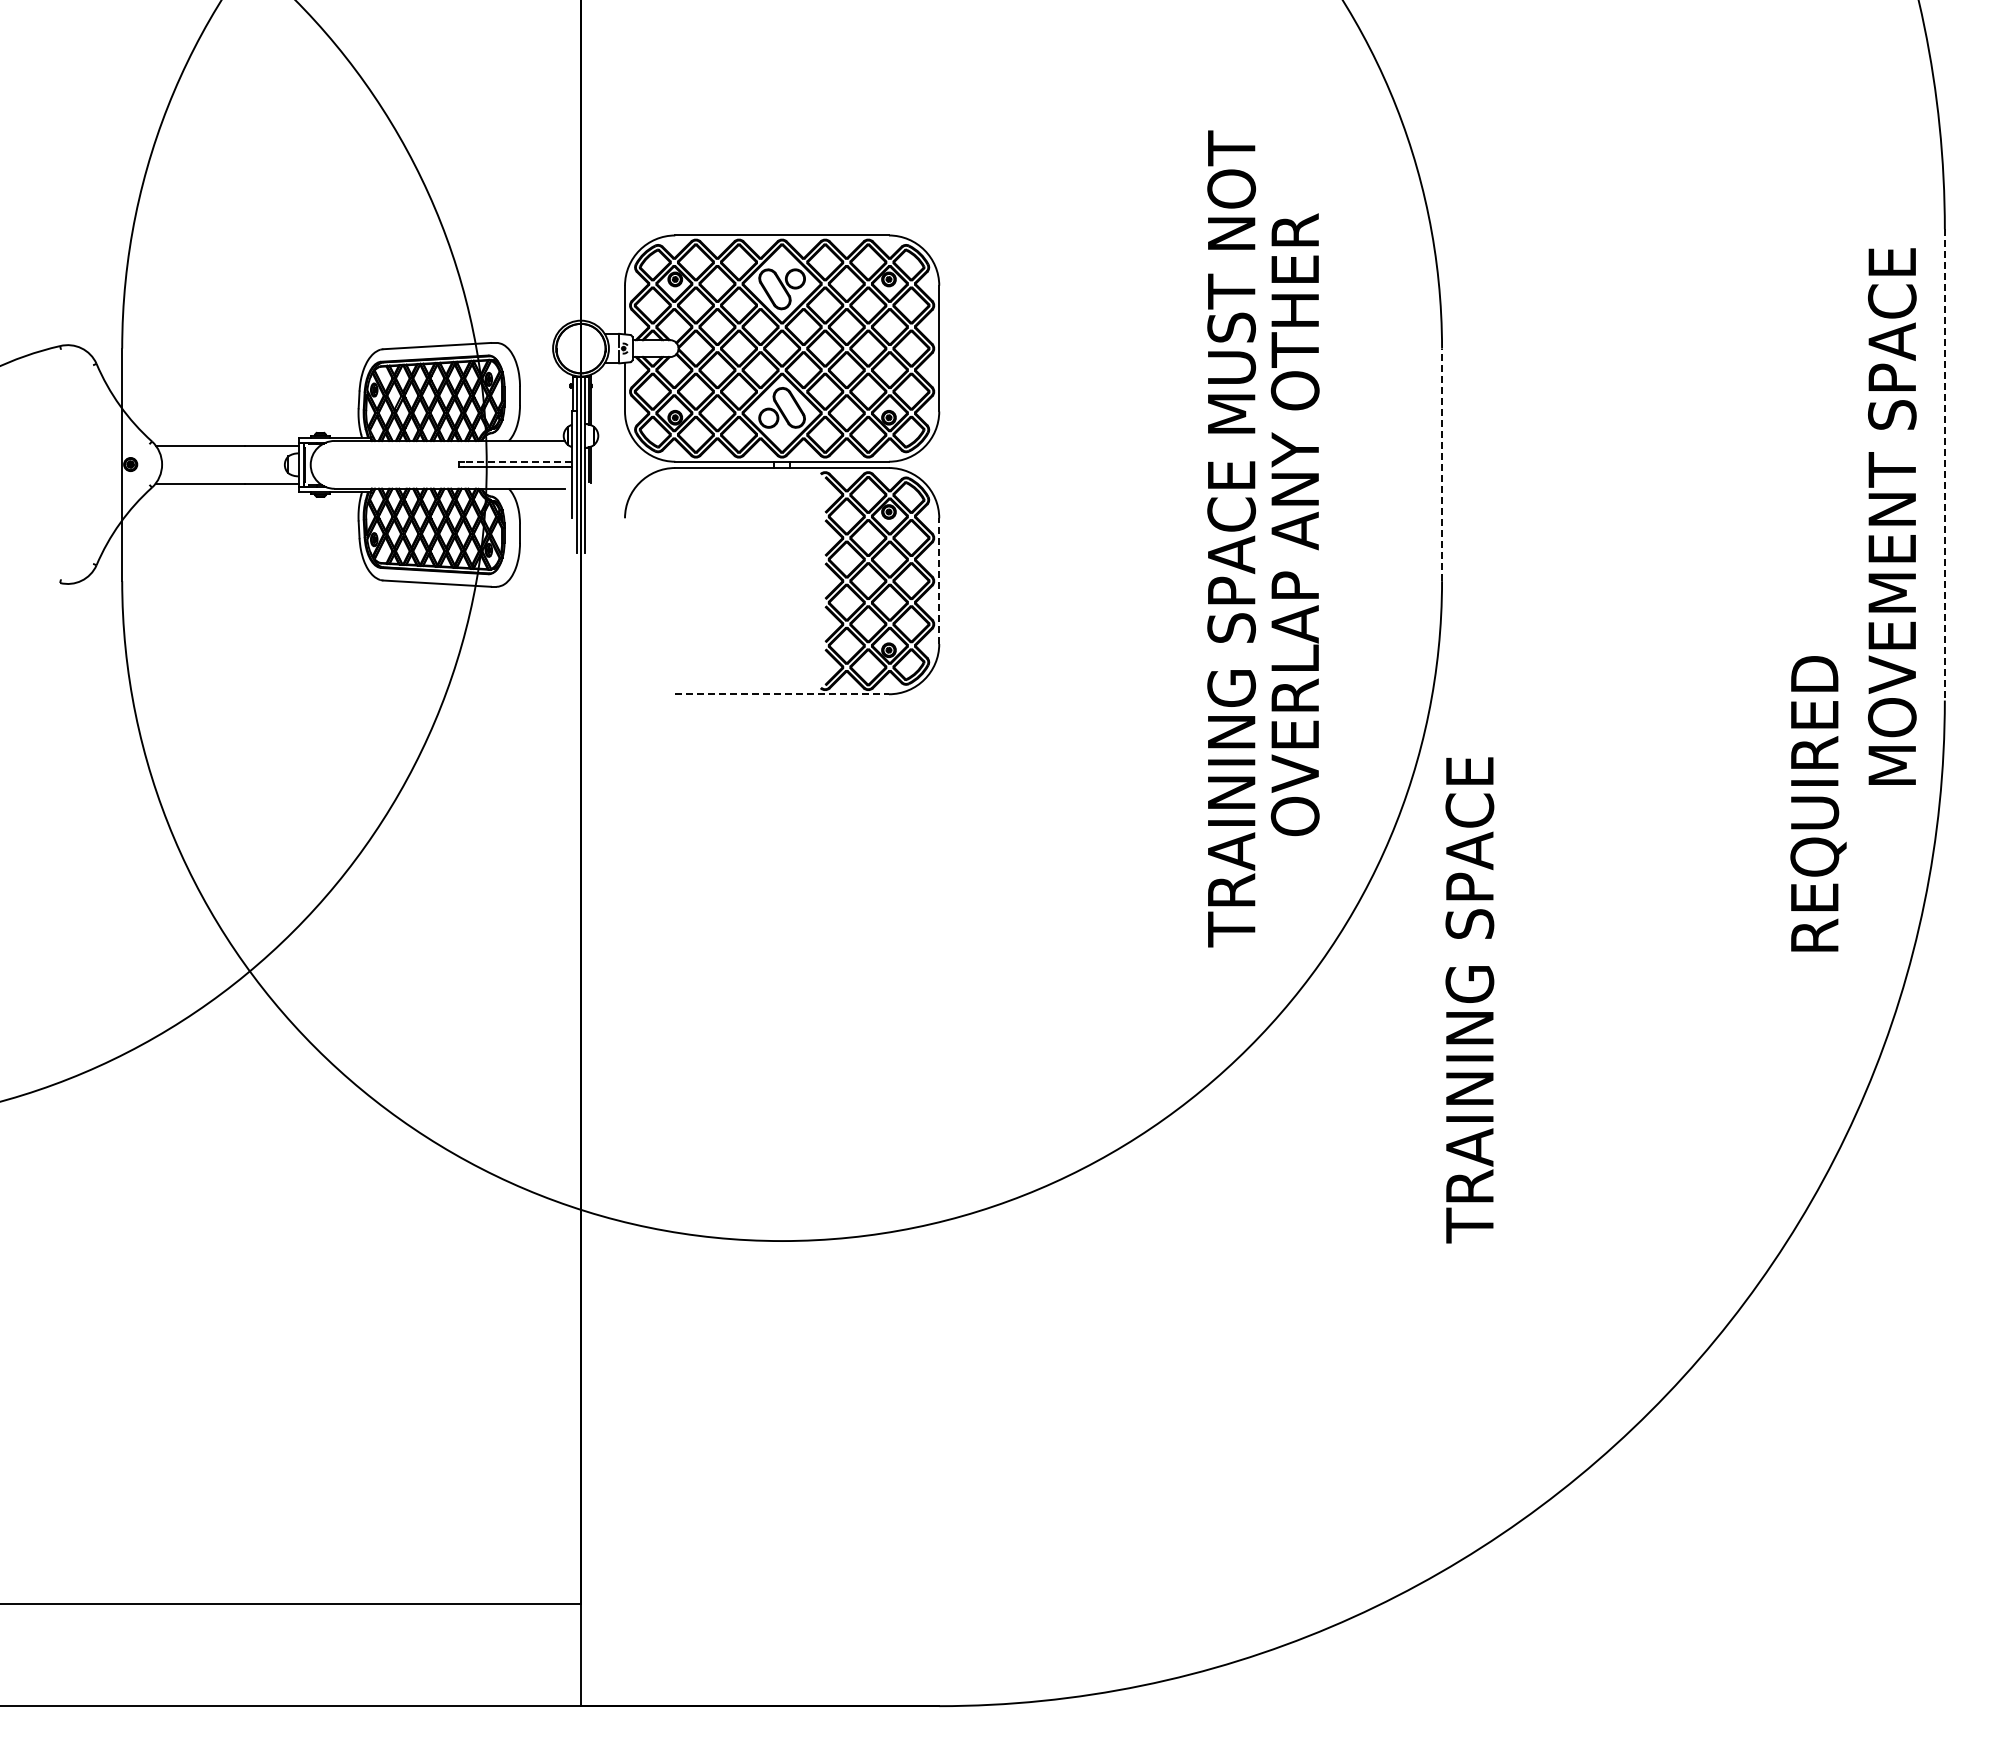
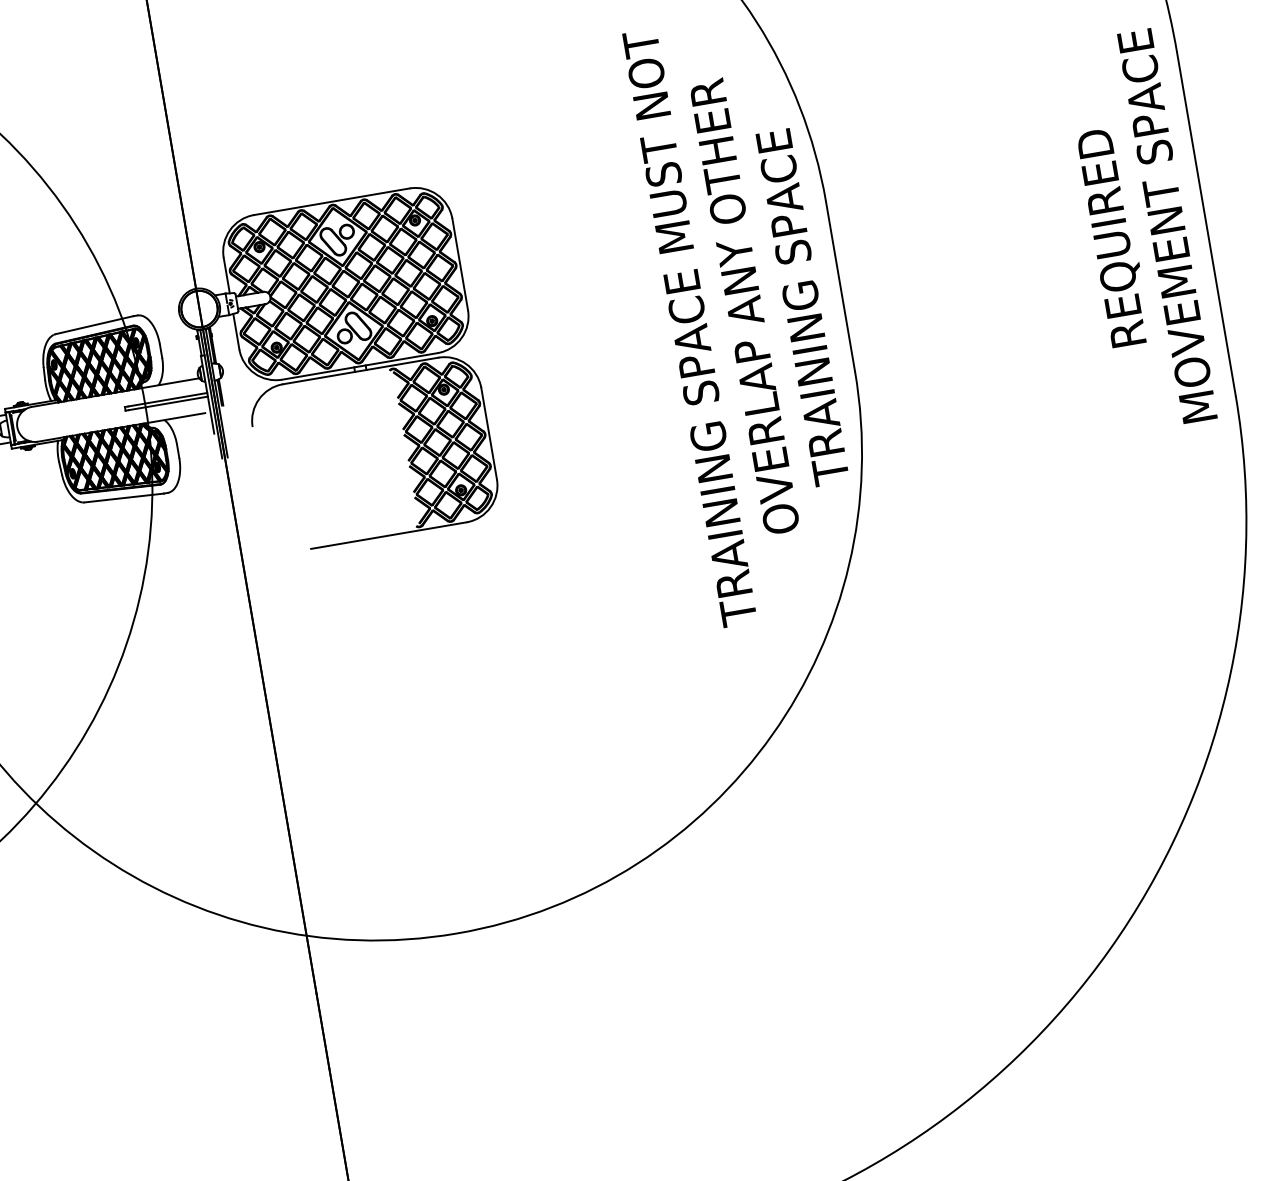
line: (517, 462) -> (167, 399), dashed -> solid
line: (1442, 464) -> (840, 286), dashed -> solid
line: (1944, 464) -> (1206, 223), dashed -> solid
text: (1892, 516) -> (1167, 225), moved
text: (1294, 524) -> (743, 306), moved
text: (1231, 538) -> (689, 327), moved
line: (939, 581) -> (489, 433), dashed -> solid
line: (782, 694) -> (389, 535), dashed -> solid
text: (1818, 803) -> (1114, 237), moved
text: (1469, 1000) -> (802, 307), moved

